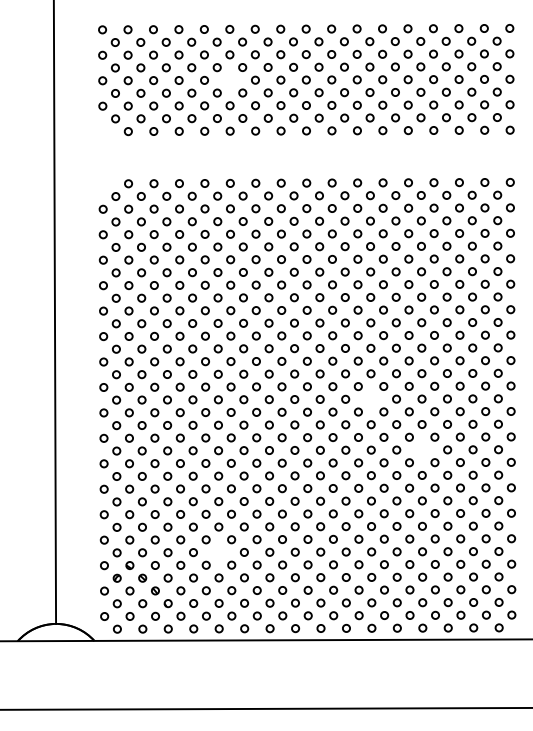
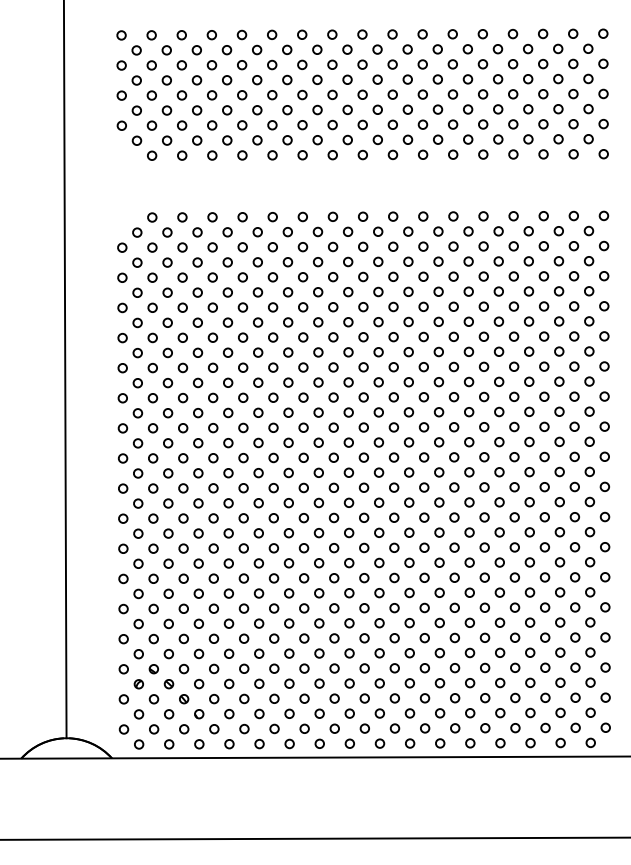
circle: (230, 80) -> (272, 95), added
circle: (371, 399) -> (439, 472), added
circle: (422, 450) -> (499, 532), added
circle: (219, 552) -> (259, 653), added

